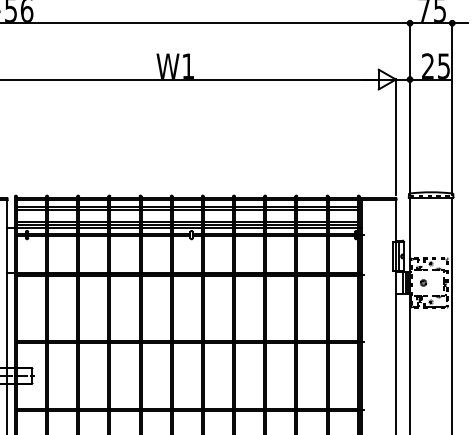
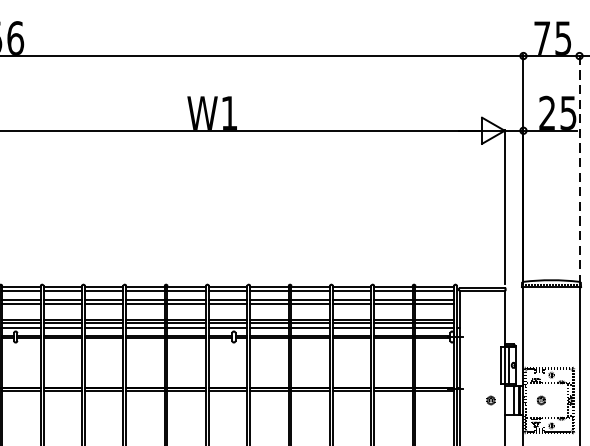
line: (452, 108) -> (579, 169), solid -> dashed
part: (385, 282) -> (490, 399), added

